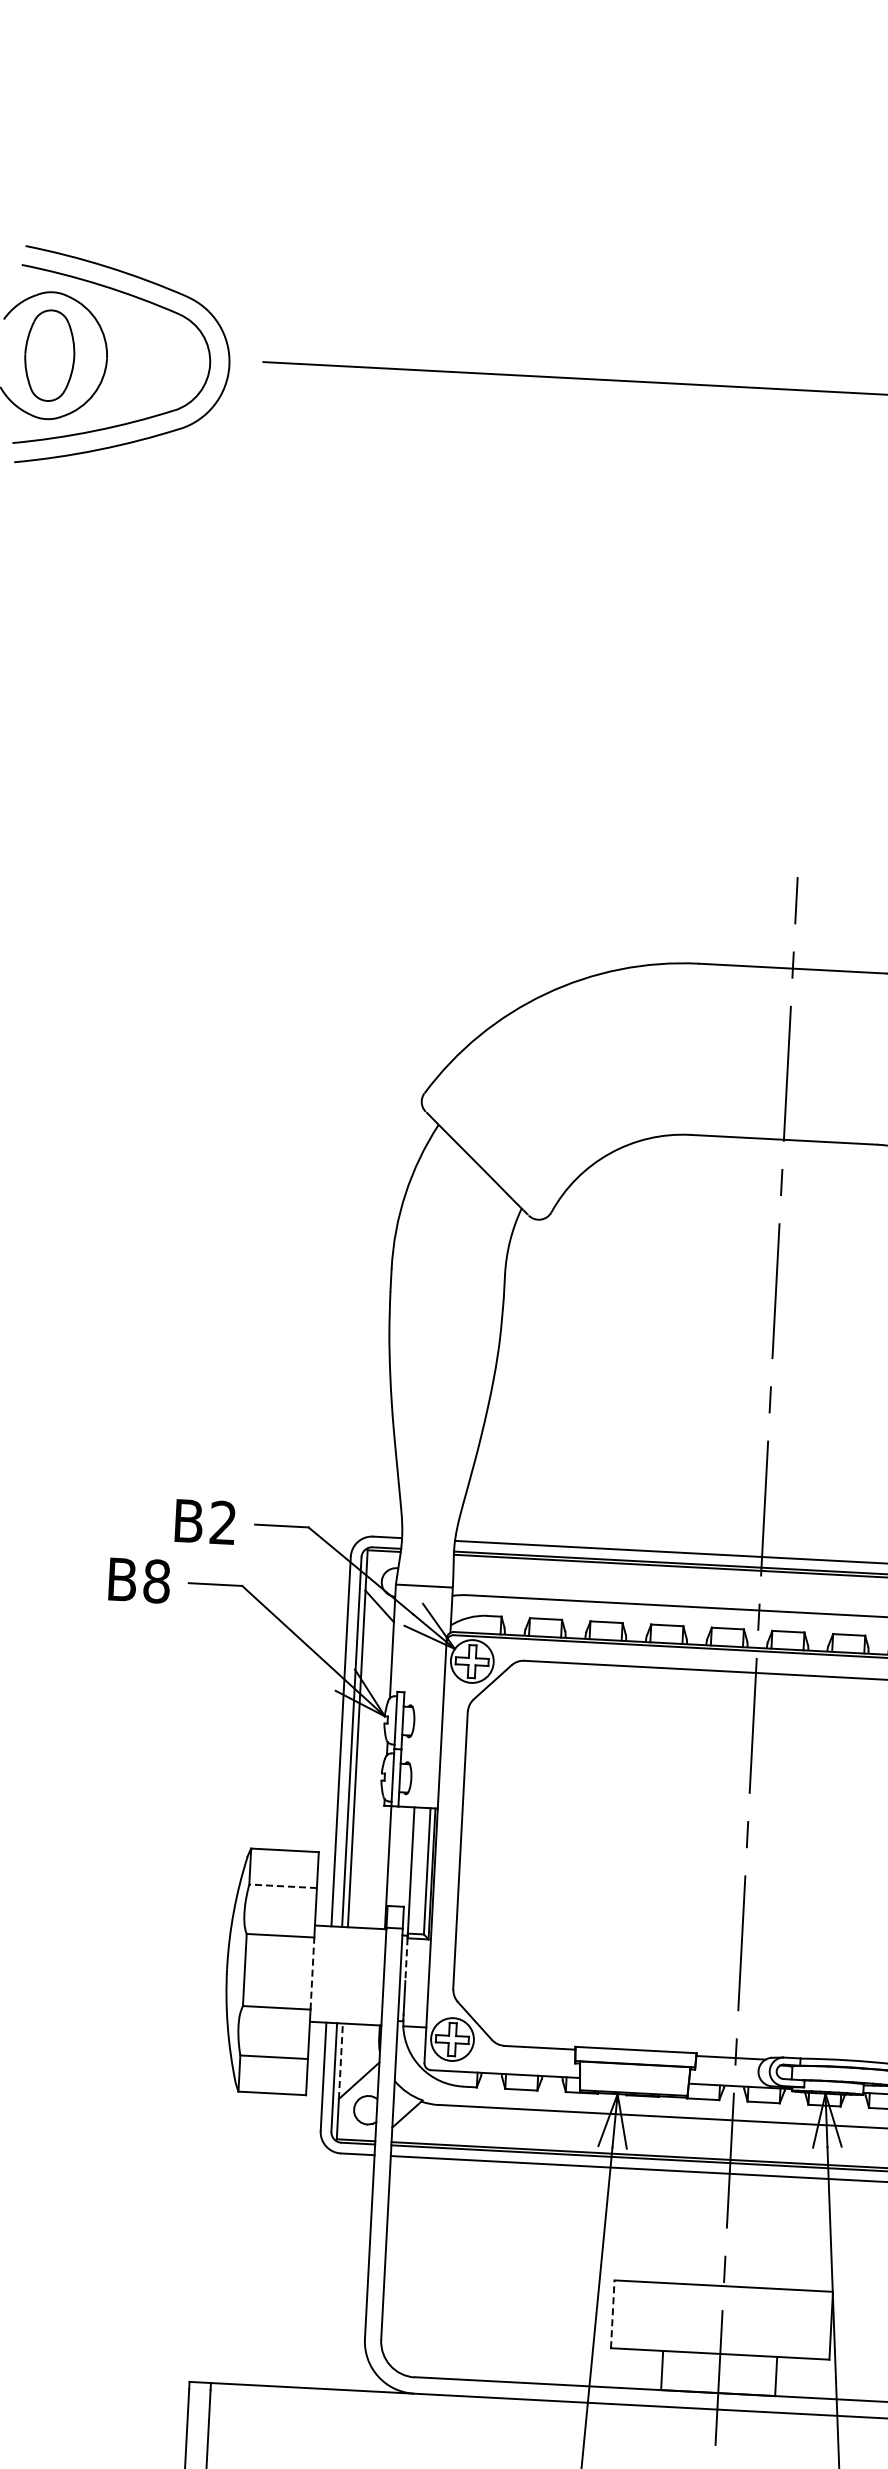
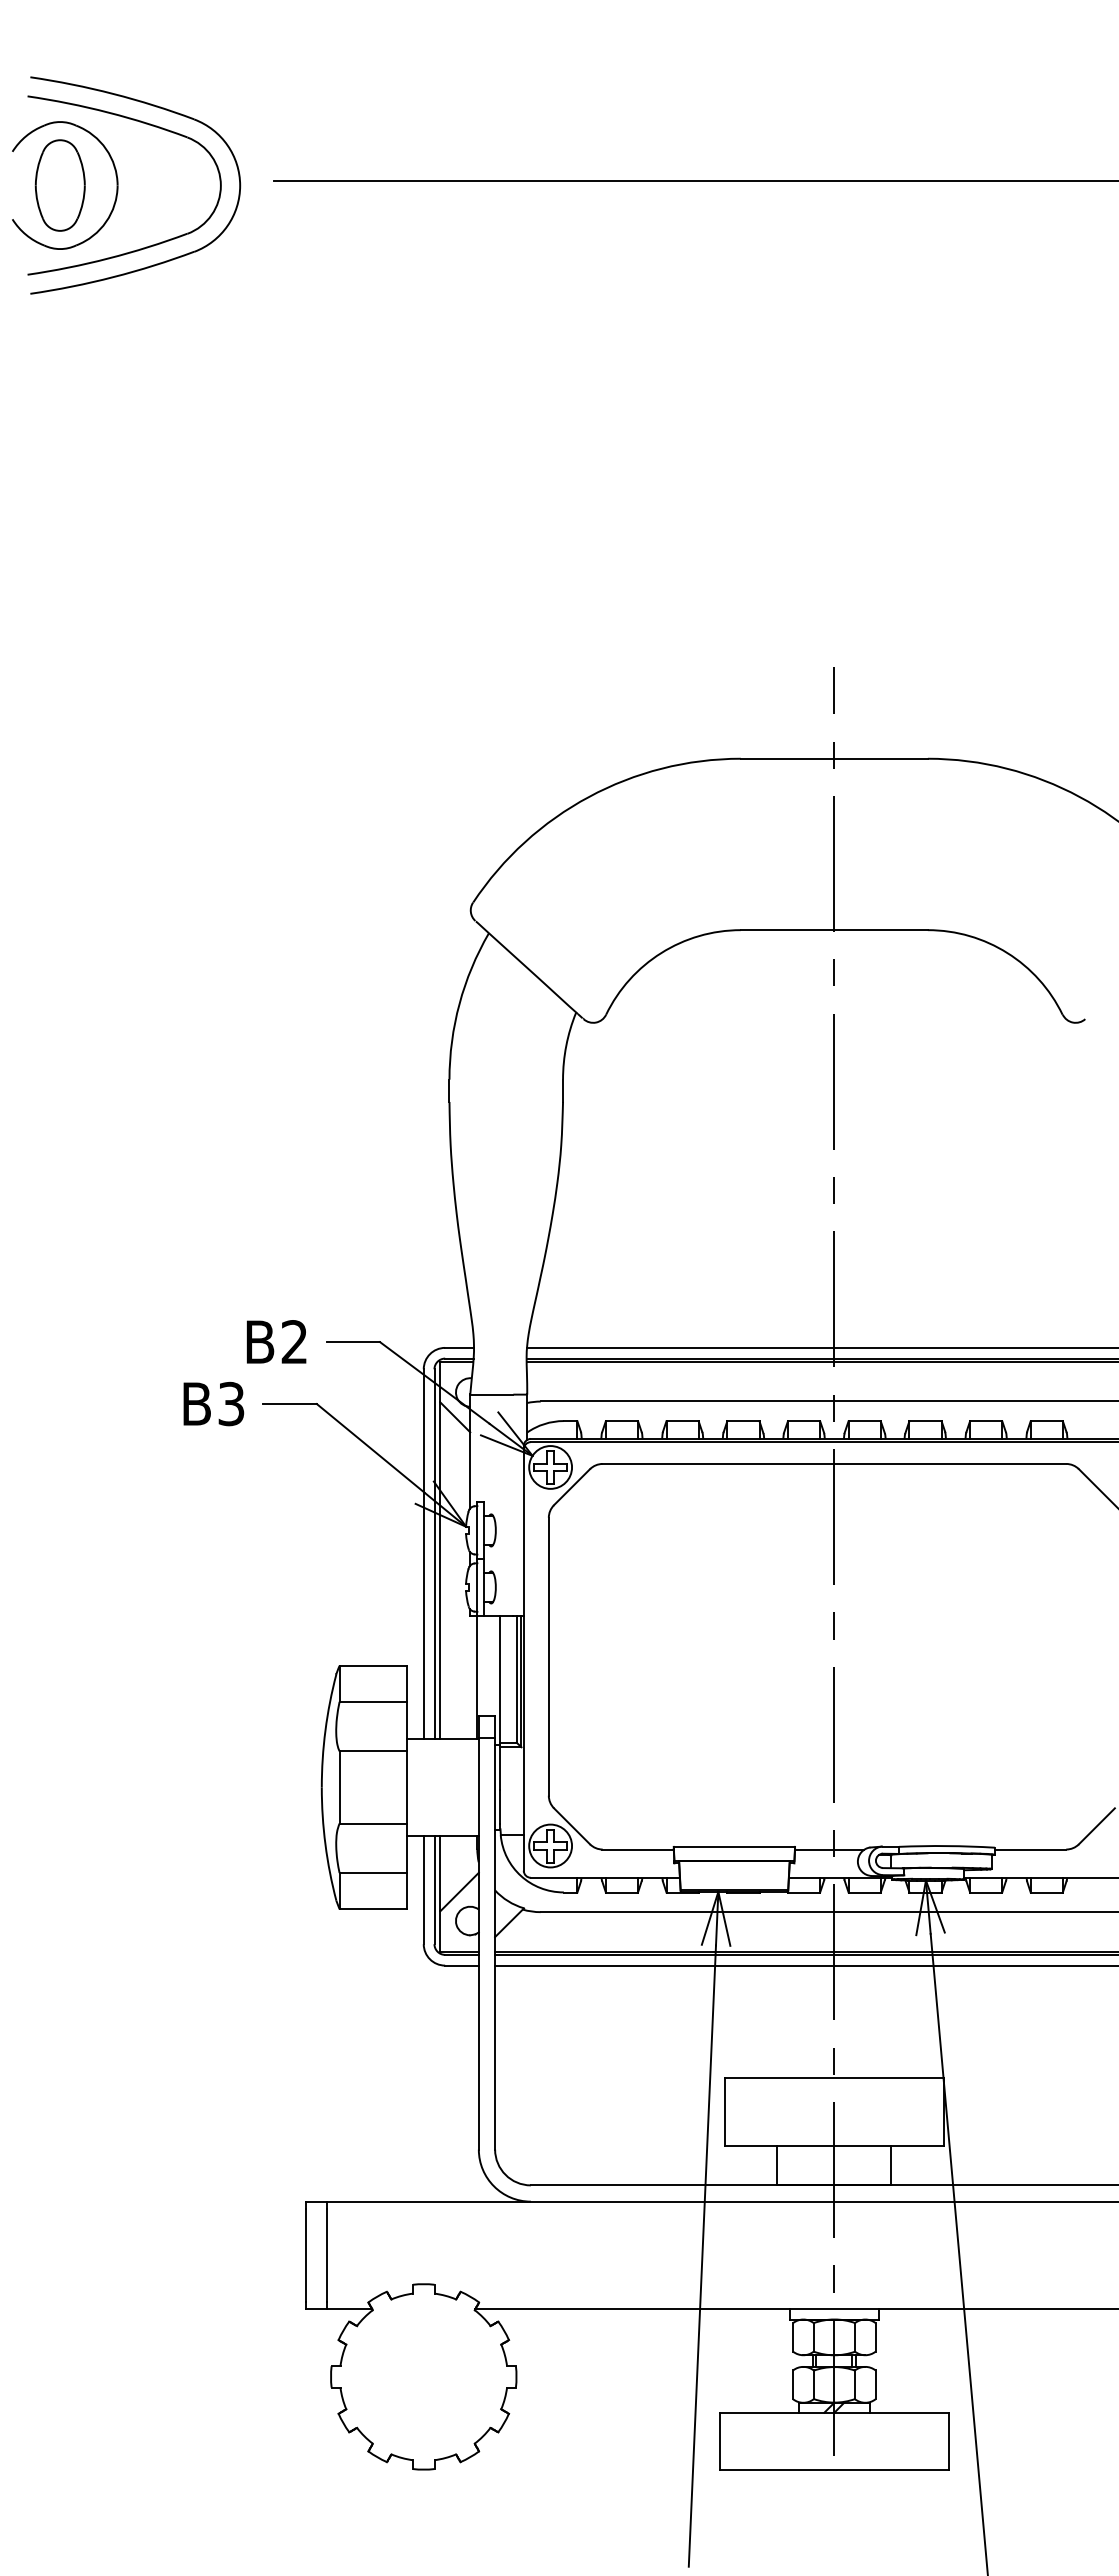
text: (156, 1581) -> (231, 1404), B8 -> B3
line: (283, 1885) -> (373, 1701), dashed -> solid
line: (406, 1960) -> (500, 1769), dashed -> solid
line: (312, 1972) -> (407, 1786), dashed -> solid
line: (341, 2061) -> (440, 1873), dashed -> solid
line: (613, 2314) -> (725, 2112), dashed -> solid

